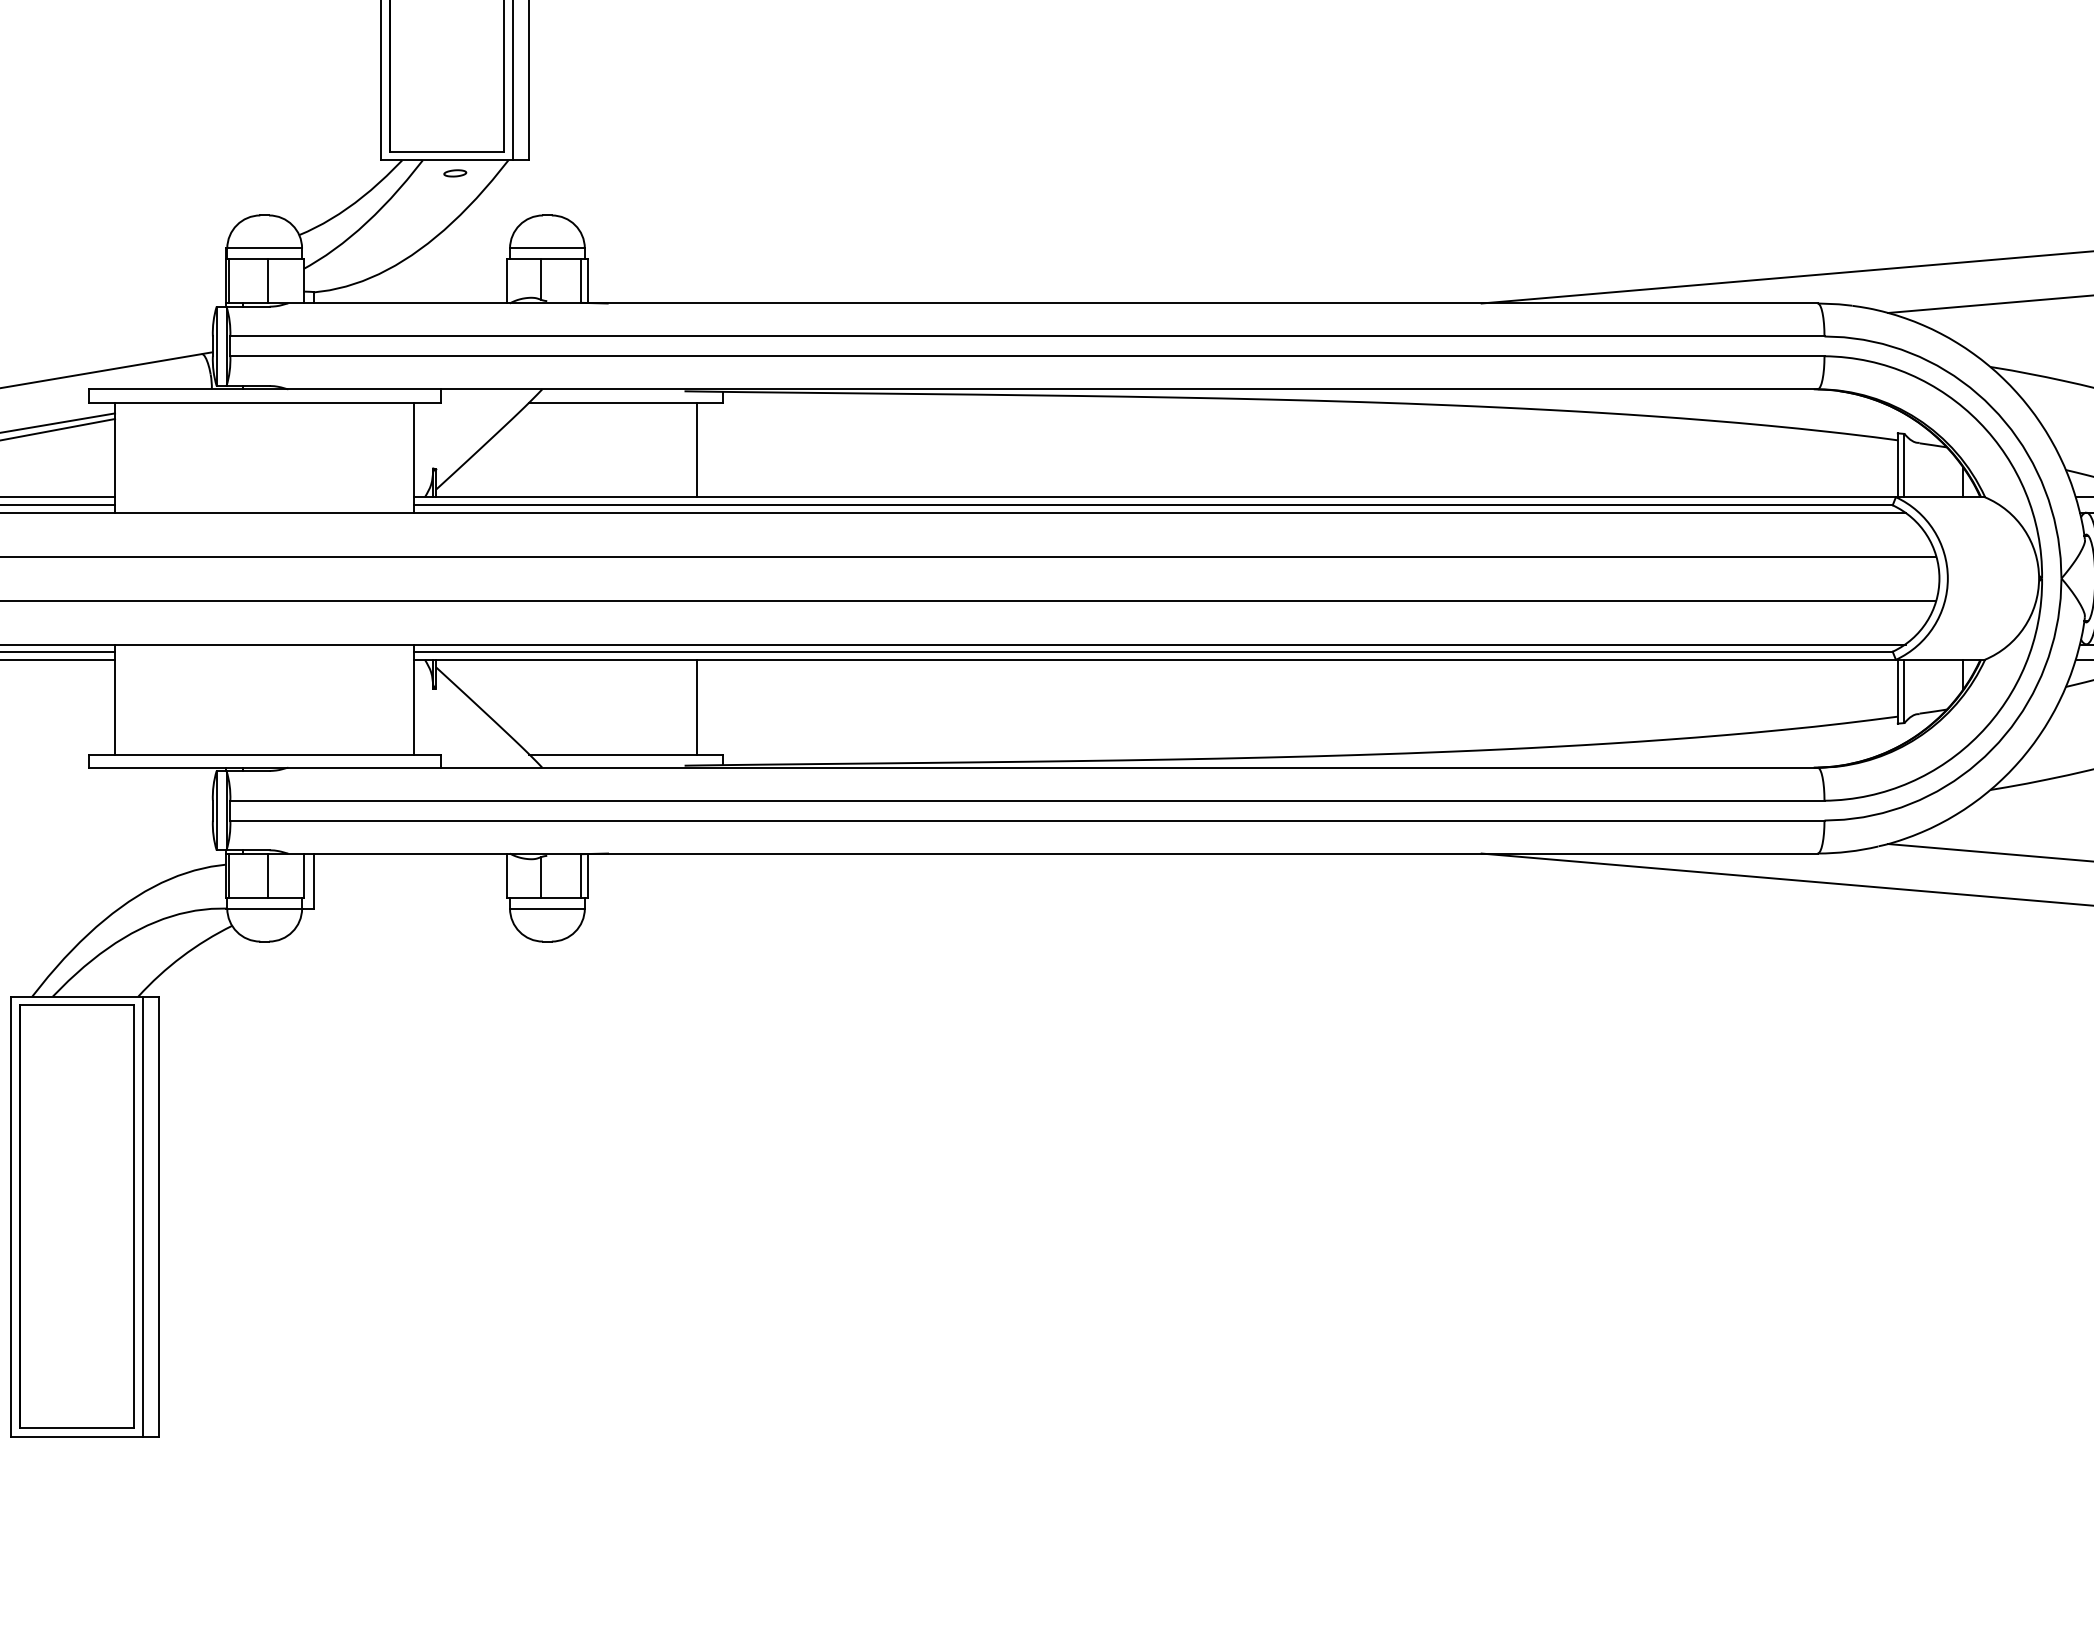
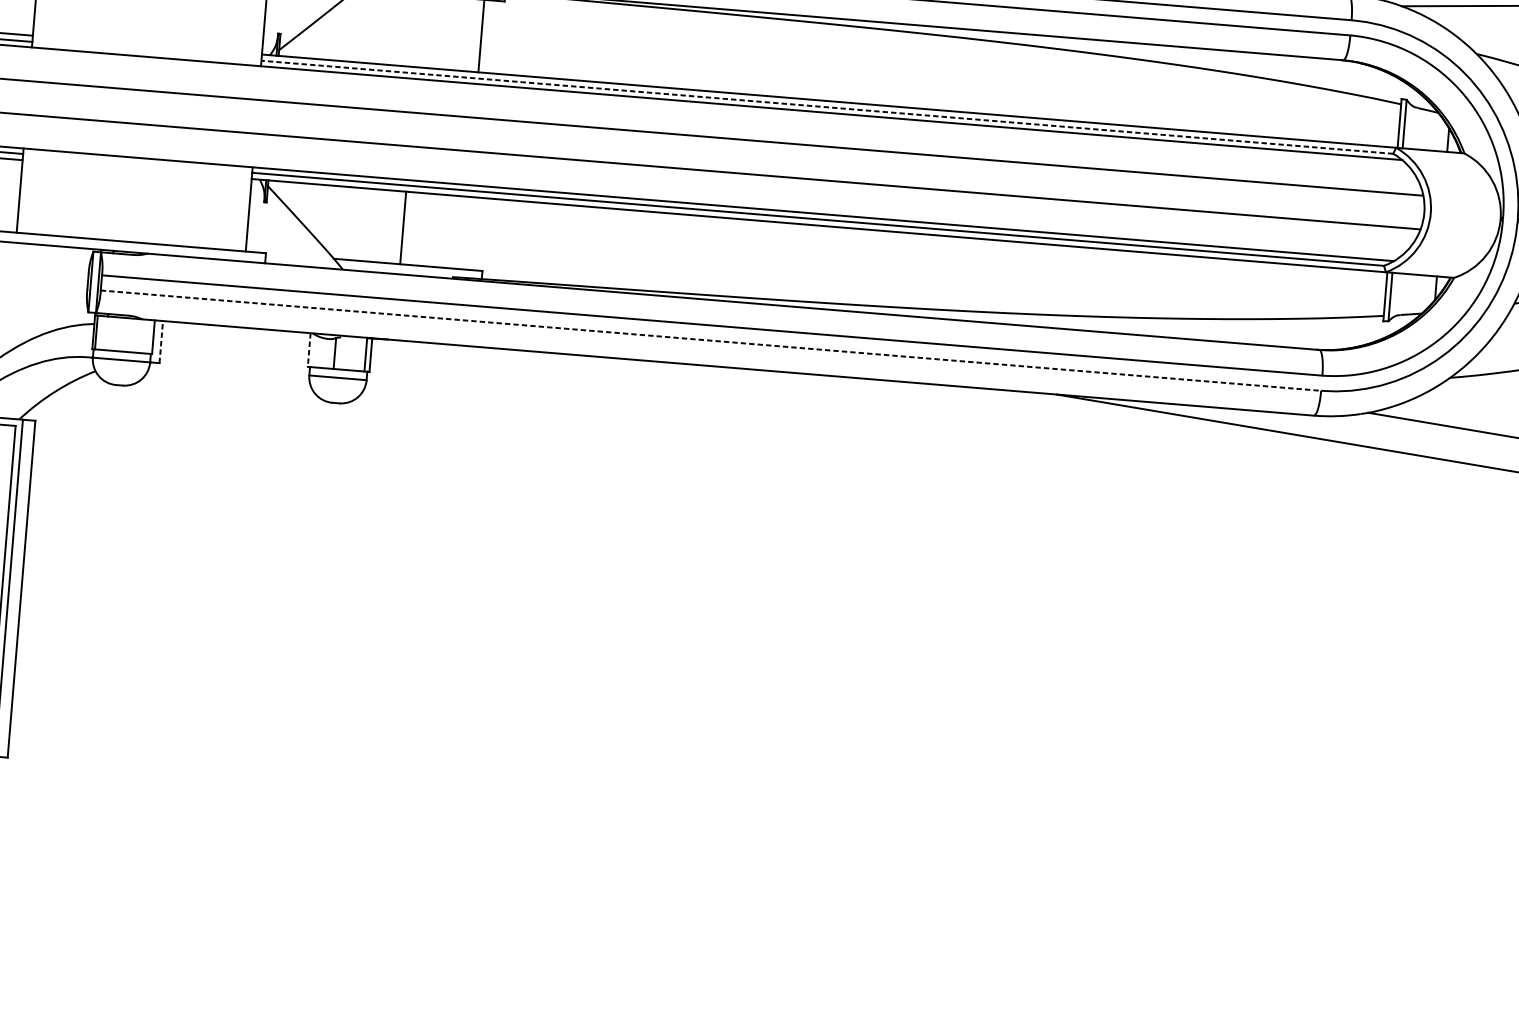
line: (1153, 505) -> (827, 107), solid -> dashed
line: (697, 706) -> (403, 227), moved
line: (1027, 820) -> (711, 340), solid -> dashed
line: (268, 875) -> (126, 334), removed
line: (507, 876) -> (309, 350), solid -> dashed
line: (314, 881) -> (161, 342), solid -> dashed

